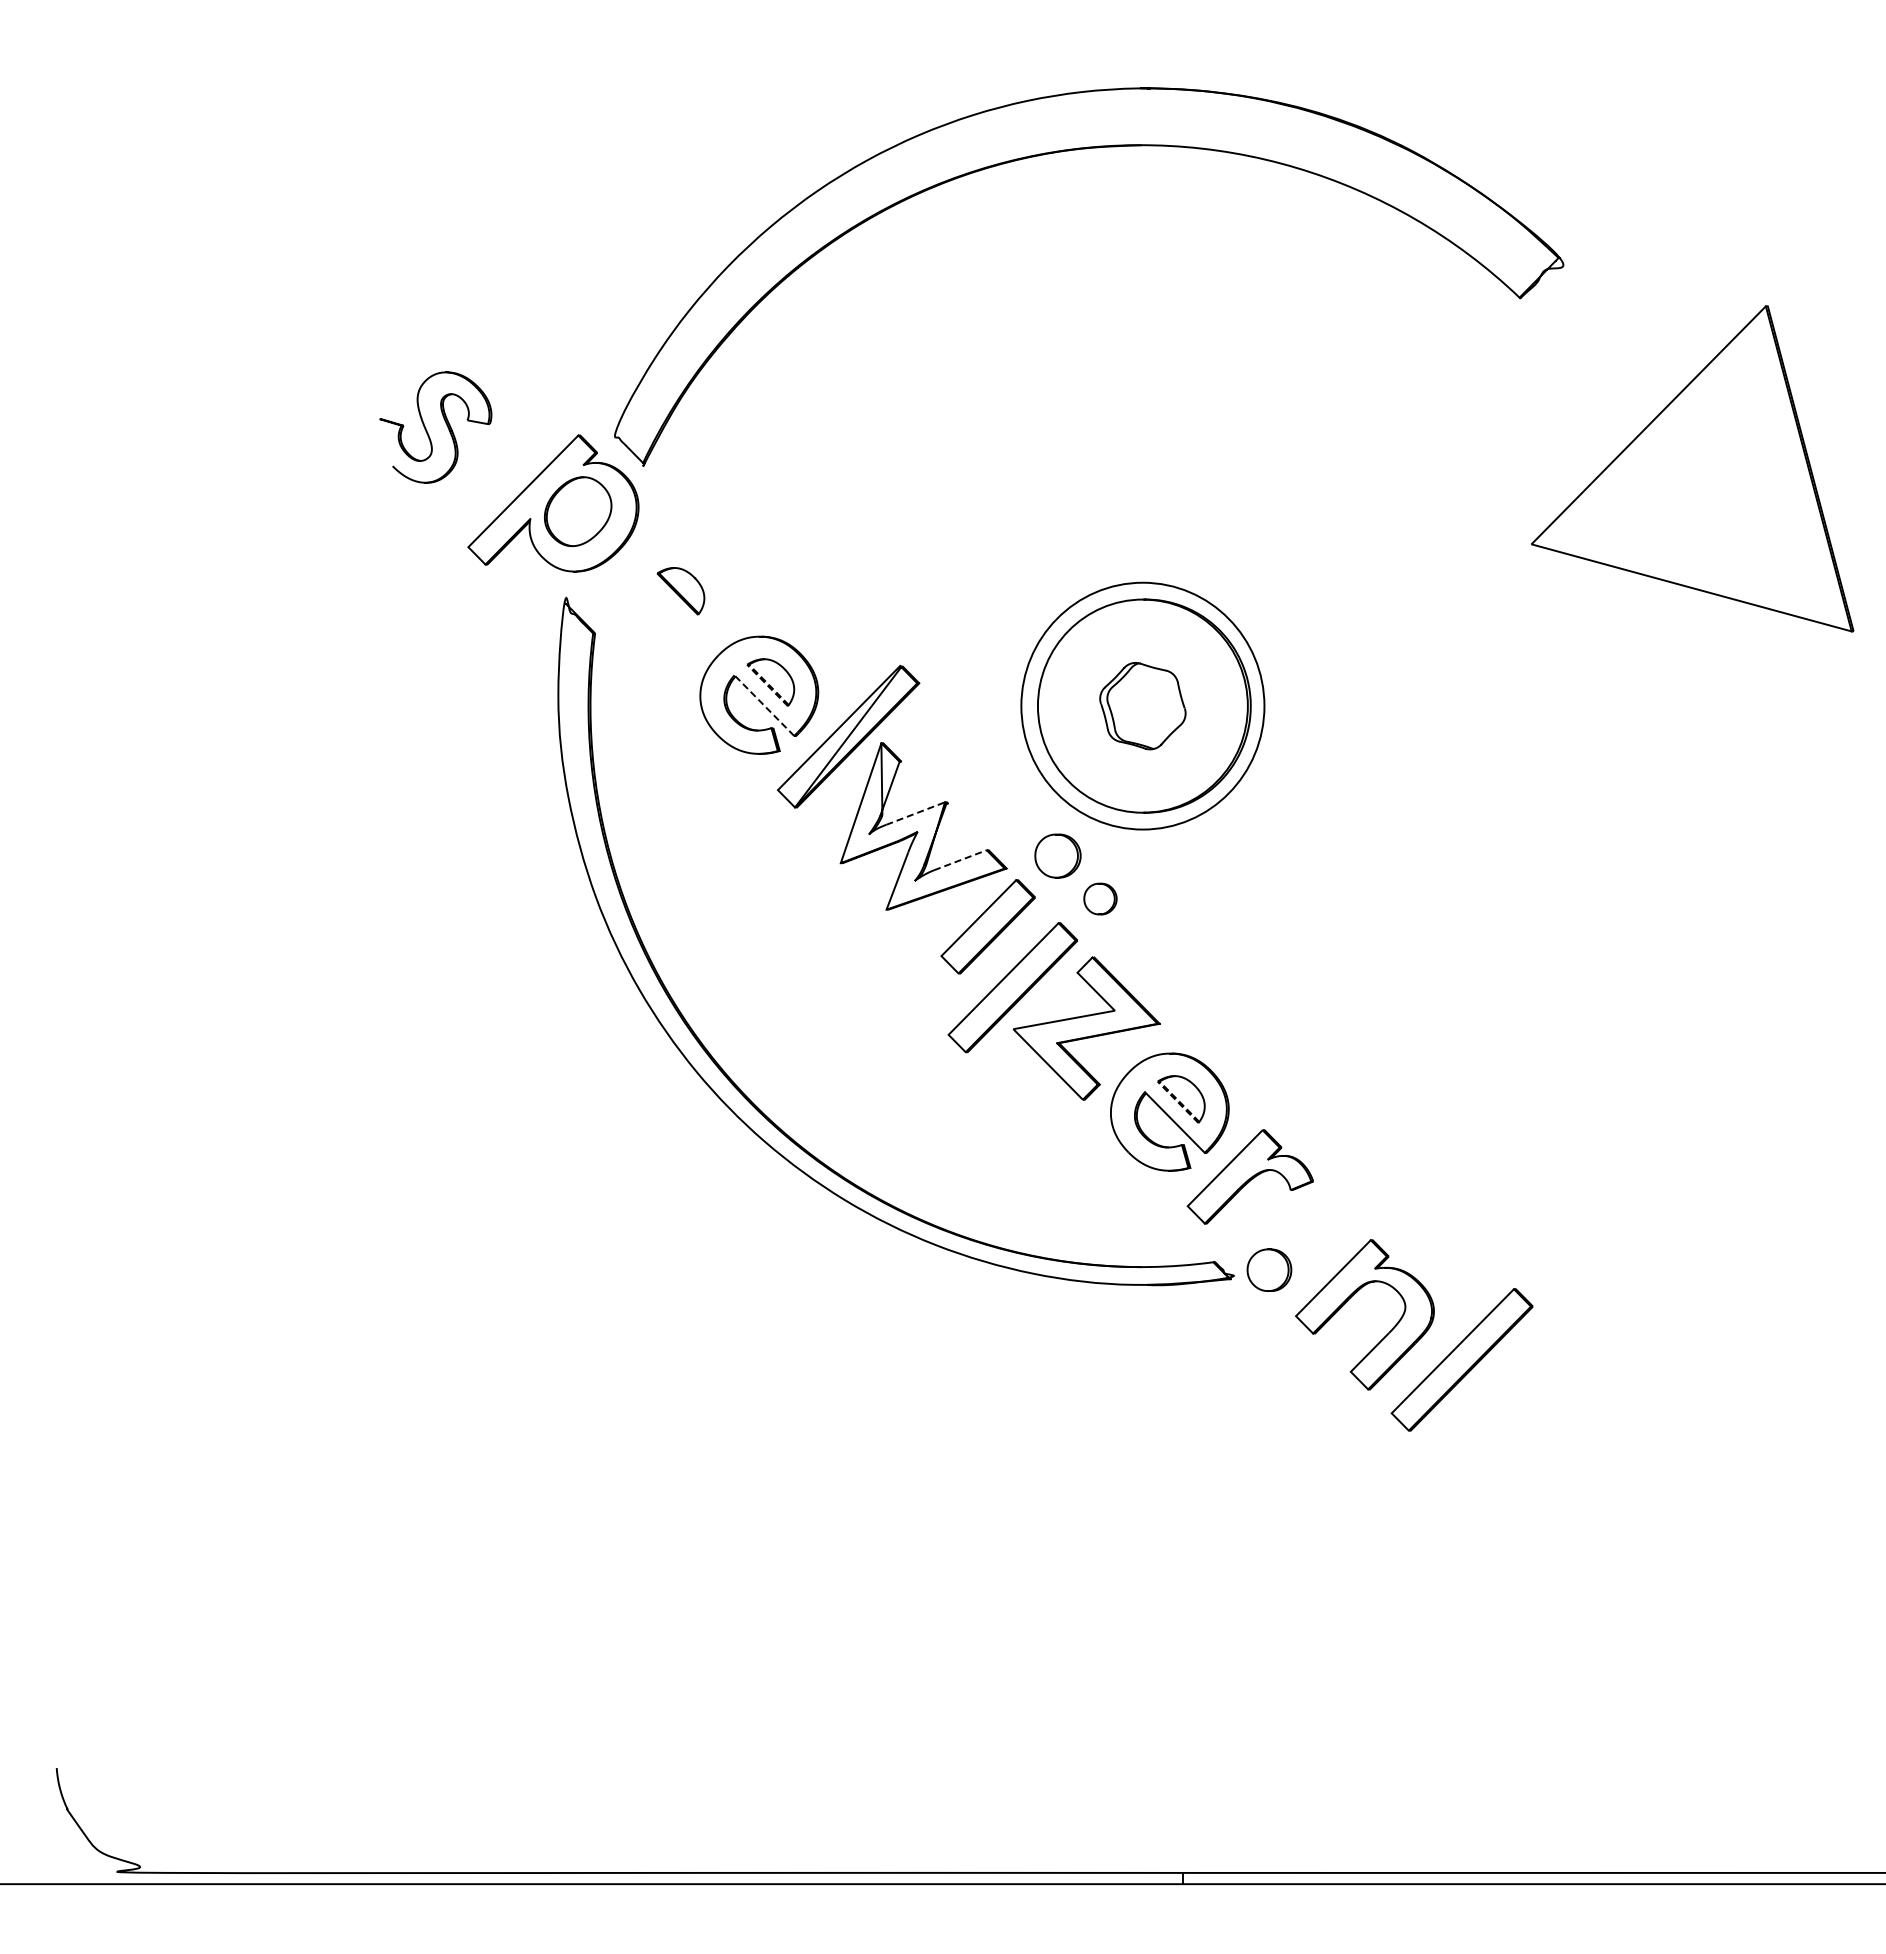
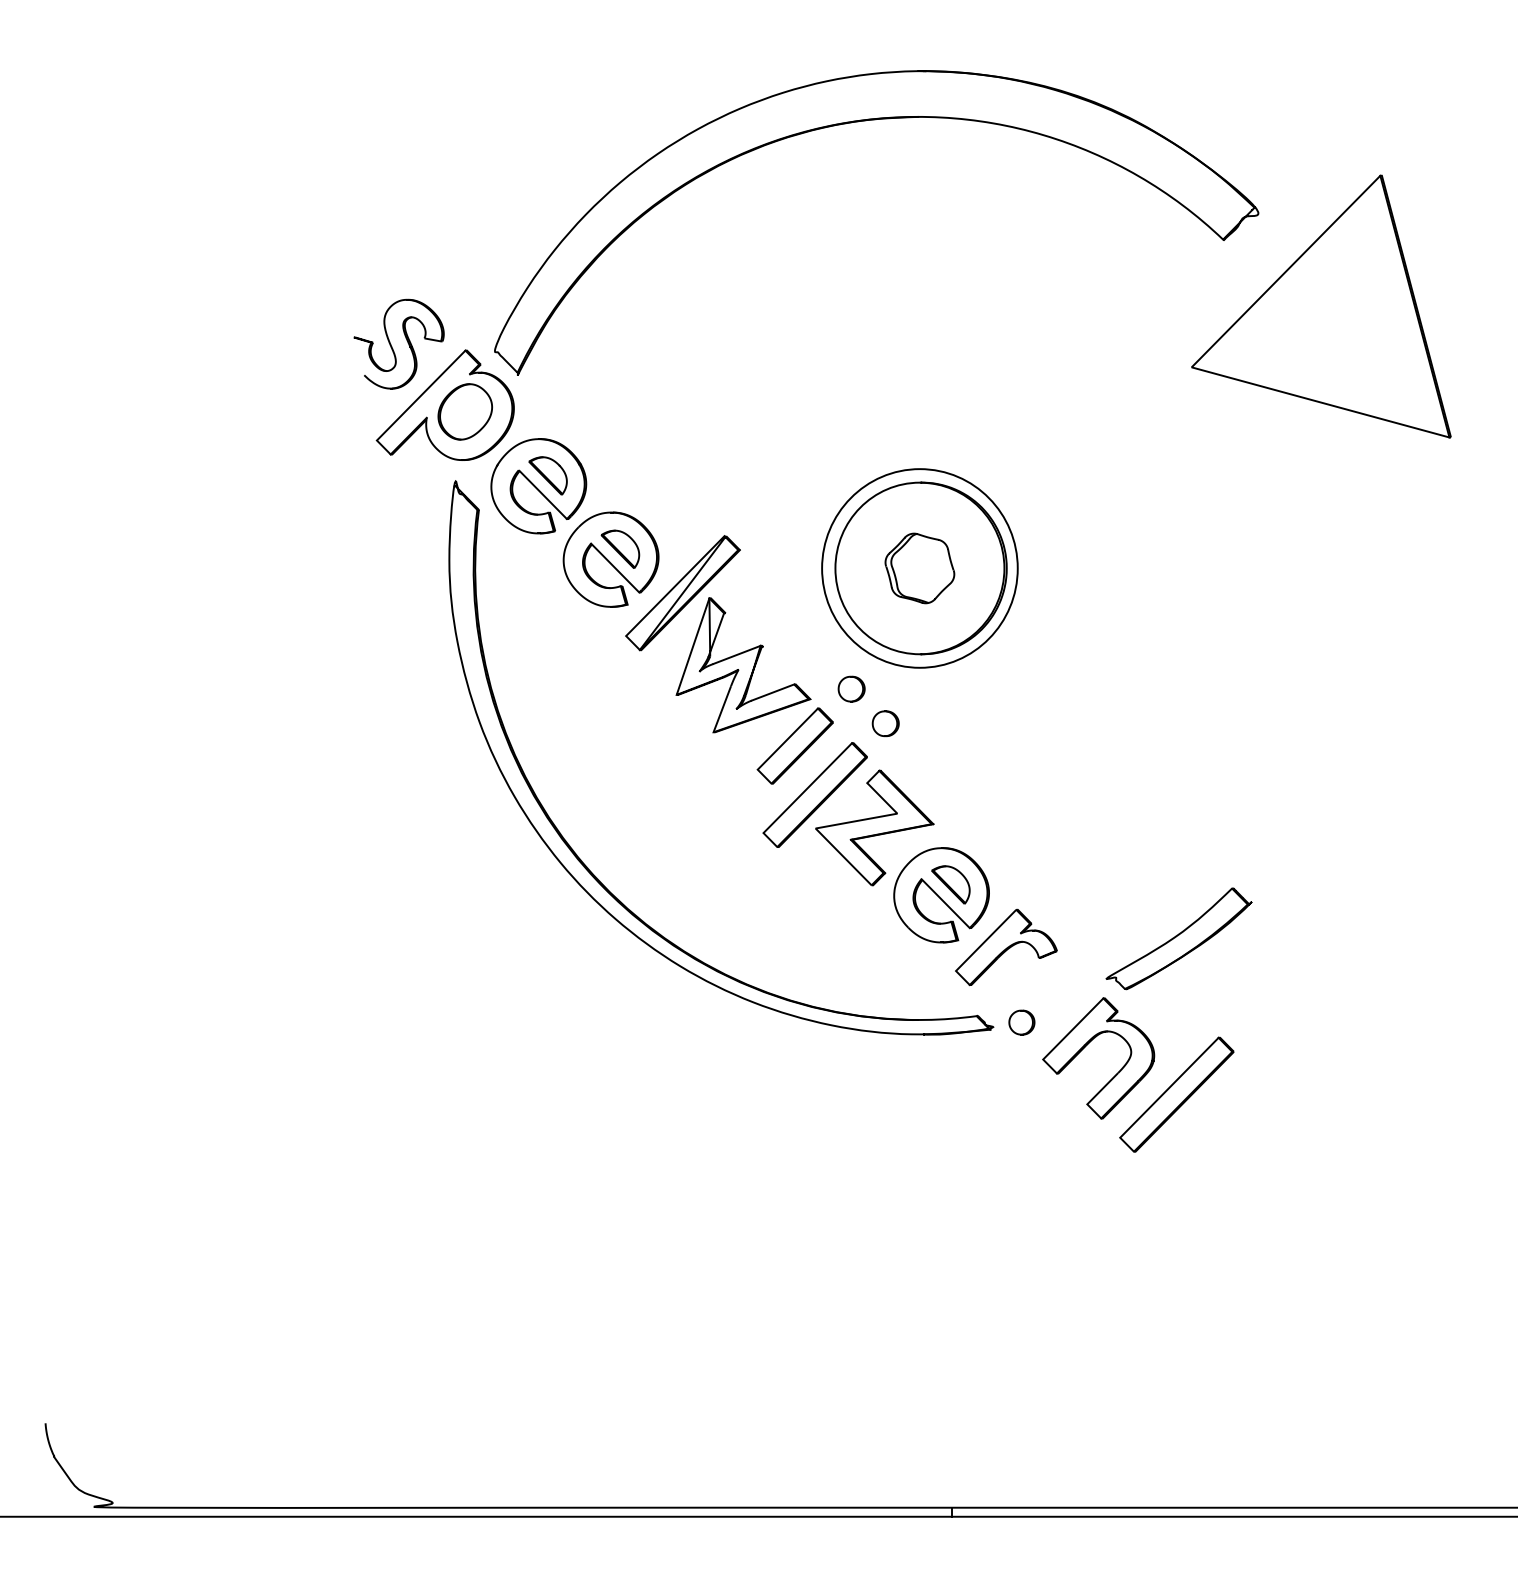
part: (427, 430) -> (392, 346), moved
part: (1692, 468) -> (1321, 306), moved
part: (669, 603) -> (538, 485), added
line: (747, 664) -> (601, 534), dashed -> solid
line: (764, 705) -> (615, 567), dashed -> solid
line: (916, 813) -> (737, 654), dashed -> solid
part: (1058, 855) -> (851, 688), size x0.71
line: (960, 860) -> (773, 692), dashed -> solid
line: (1157, 1081) -> (931, 870), dashed -> solid
part: (1464, 1165) -> (1178, 938), added
part: (1269, 1270) -> (1021, 1022), size x0.71

